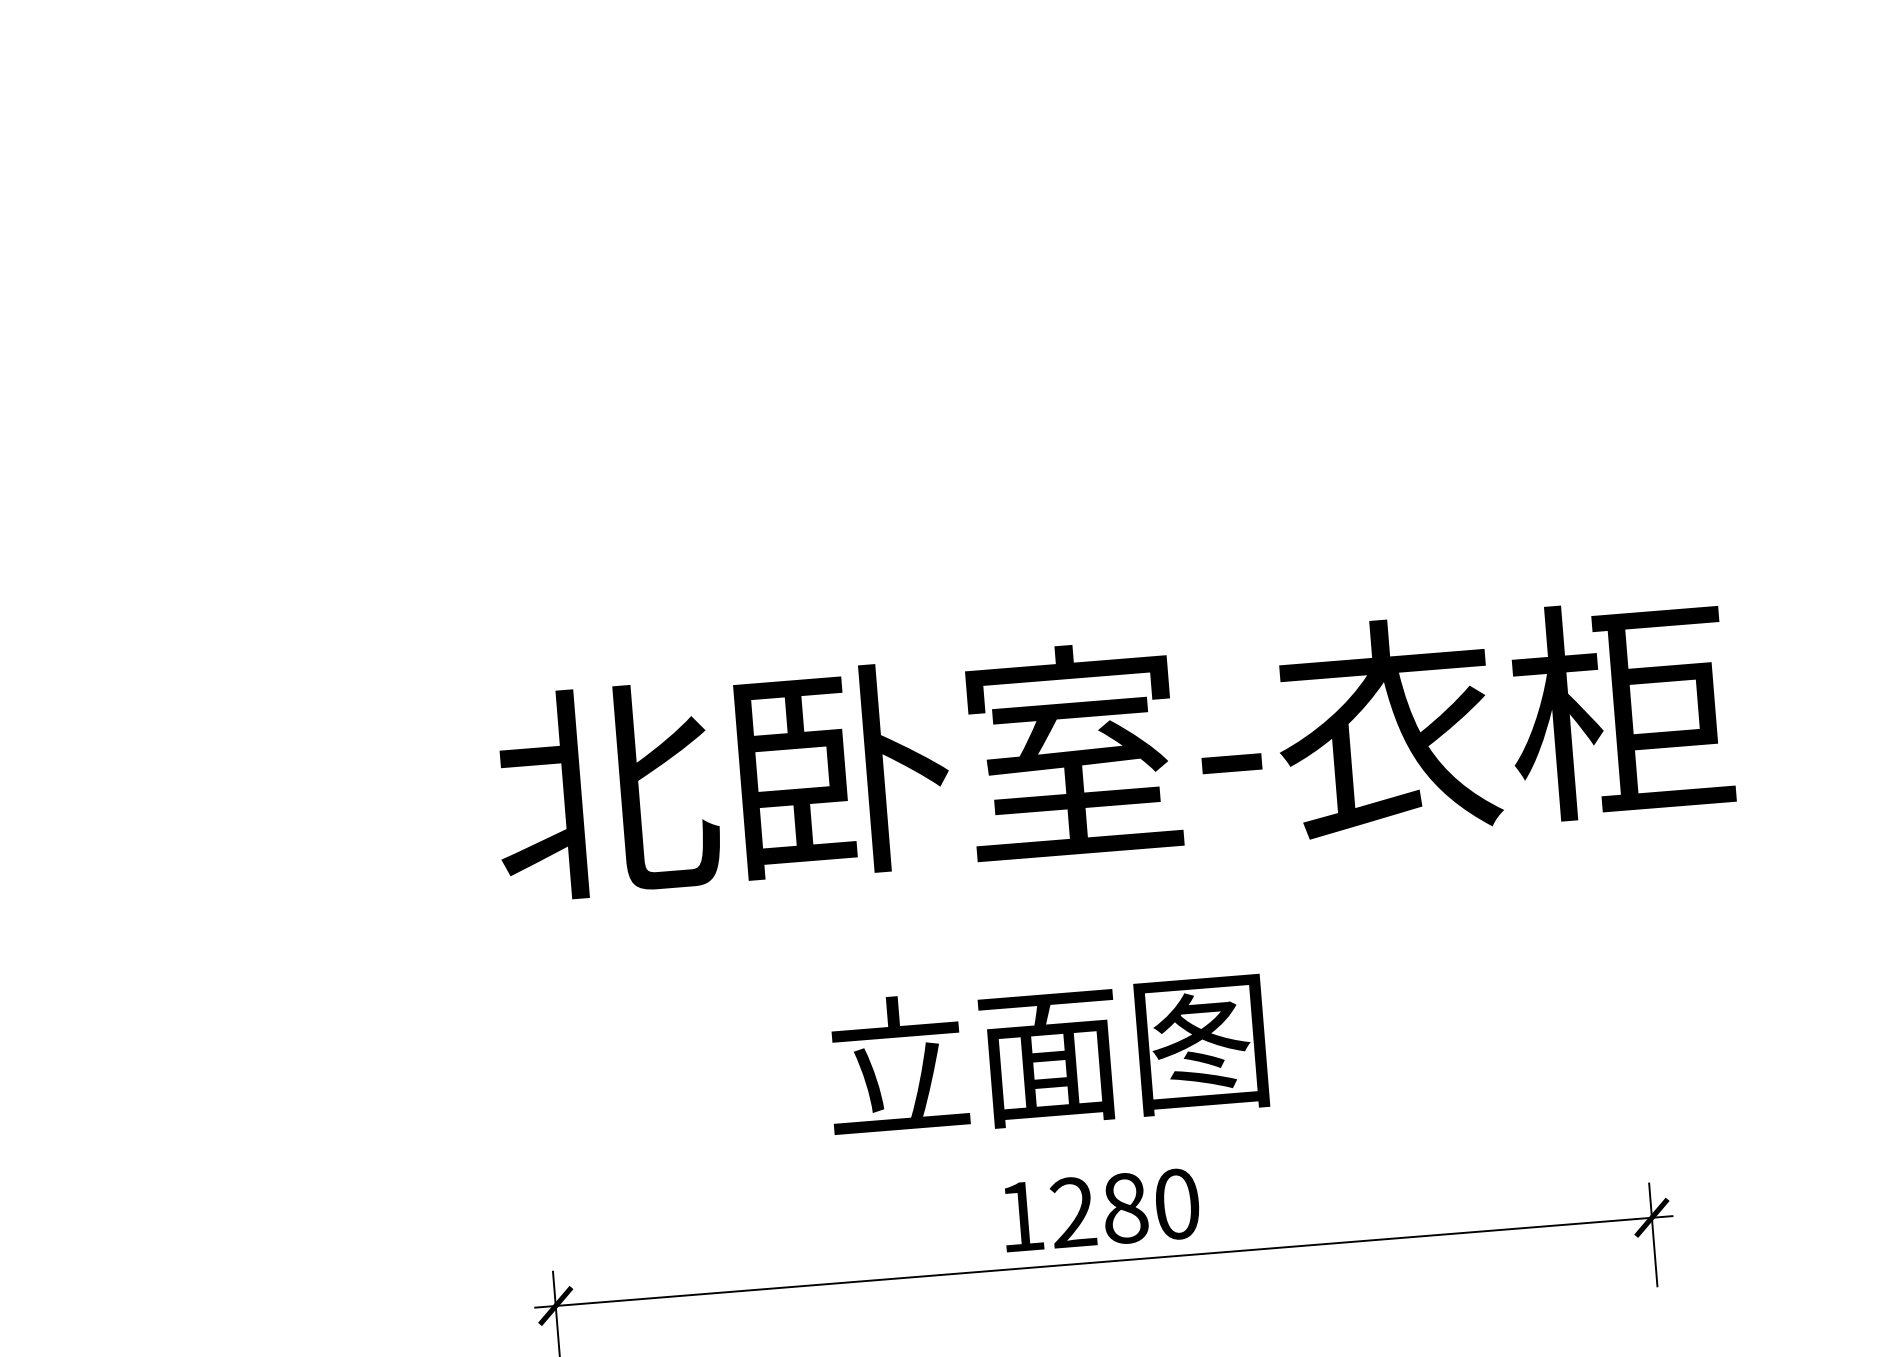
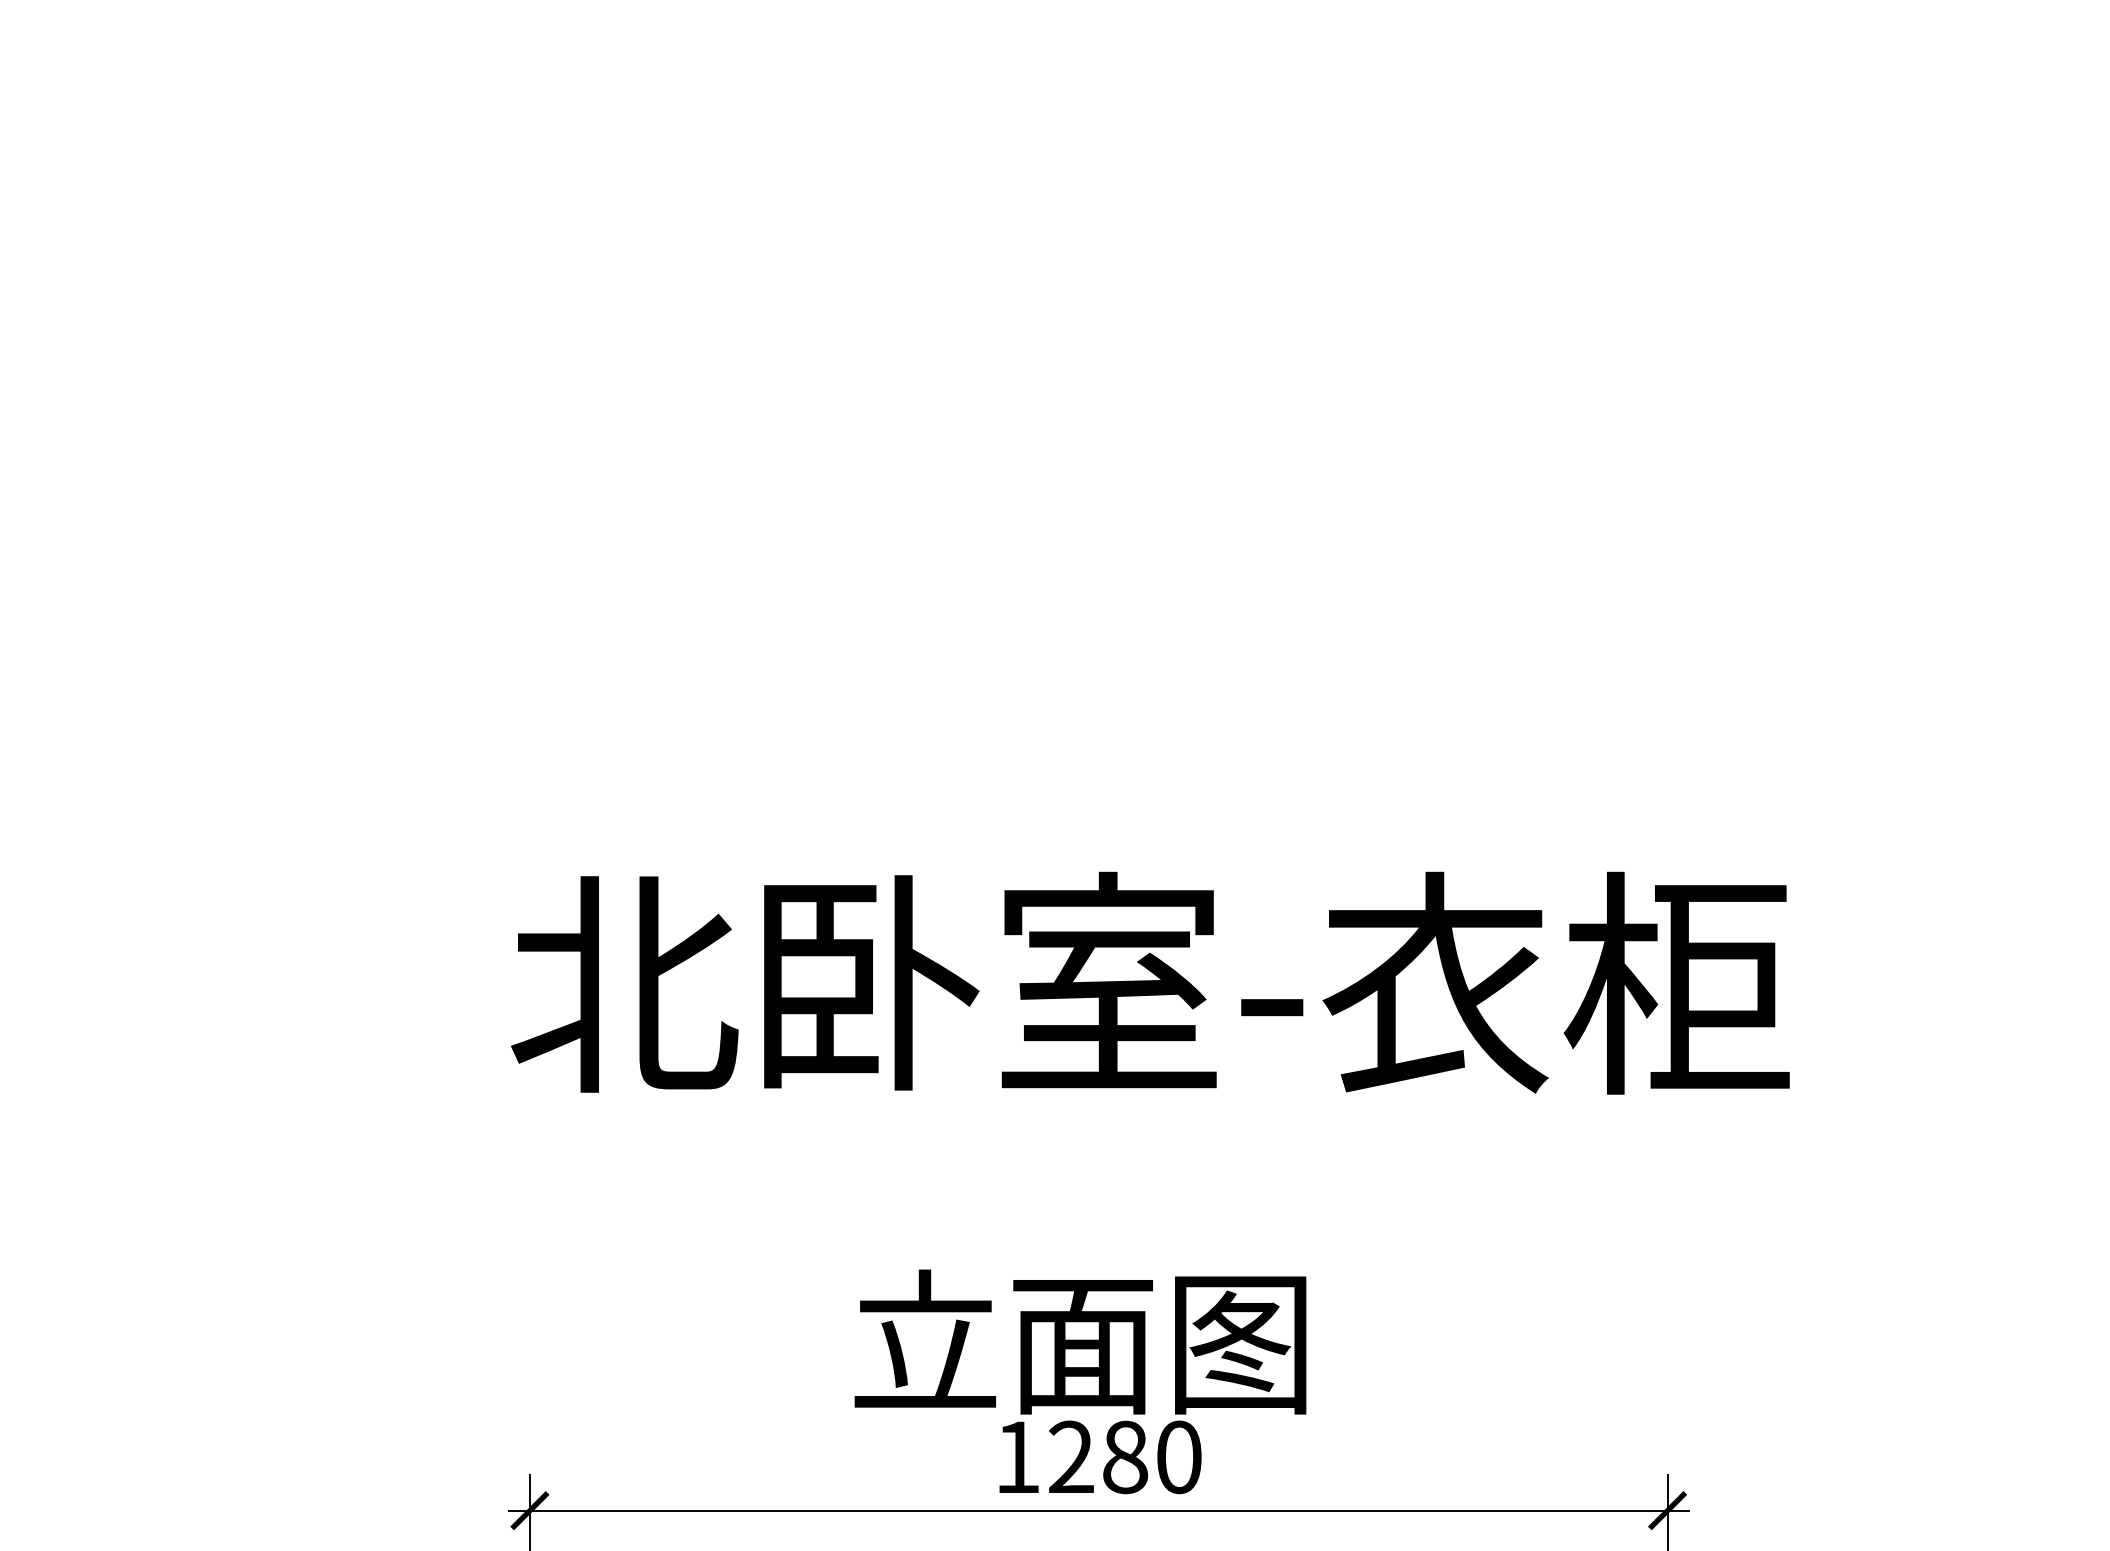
text: (1047, 1053) -> (1080, 1341), moved

